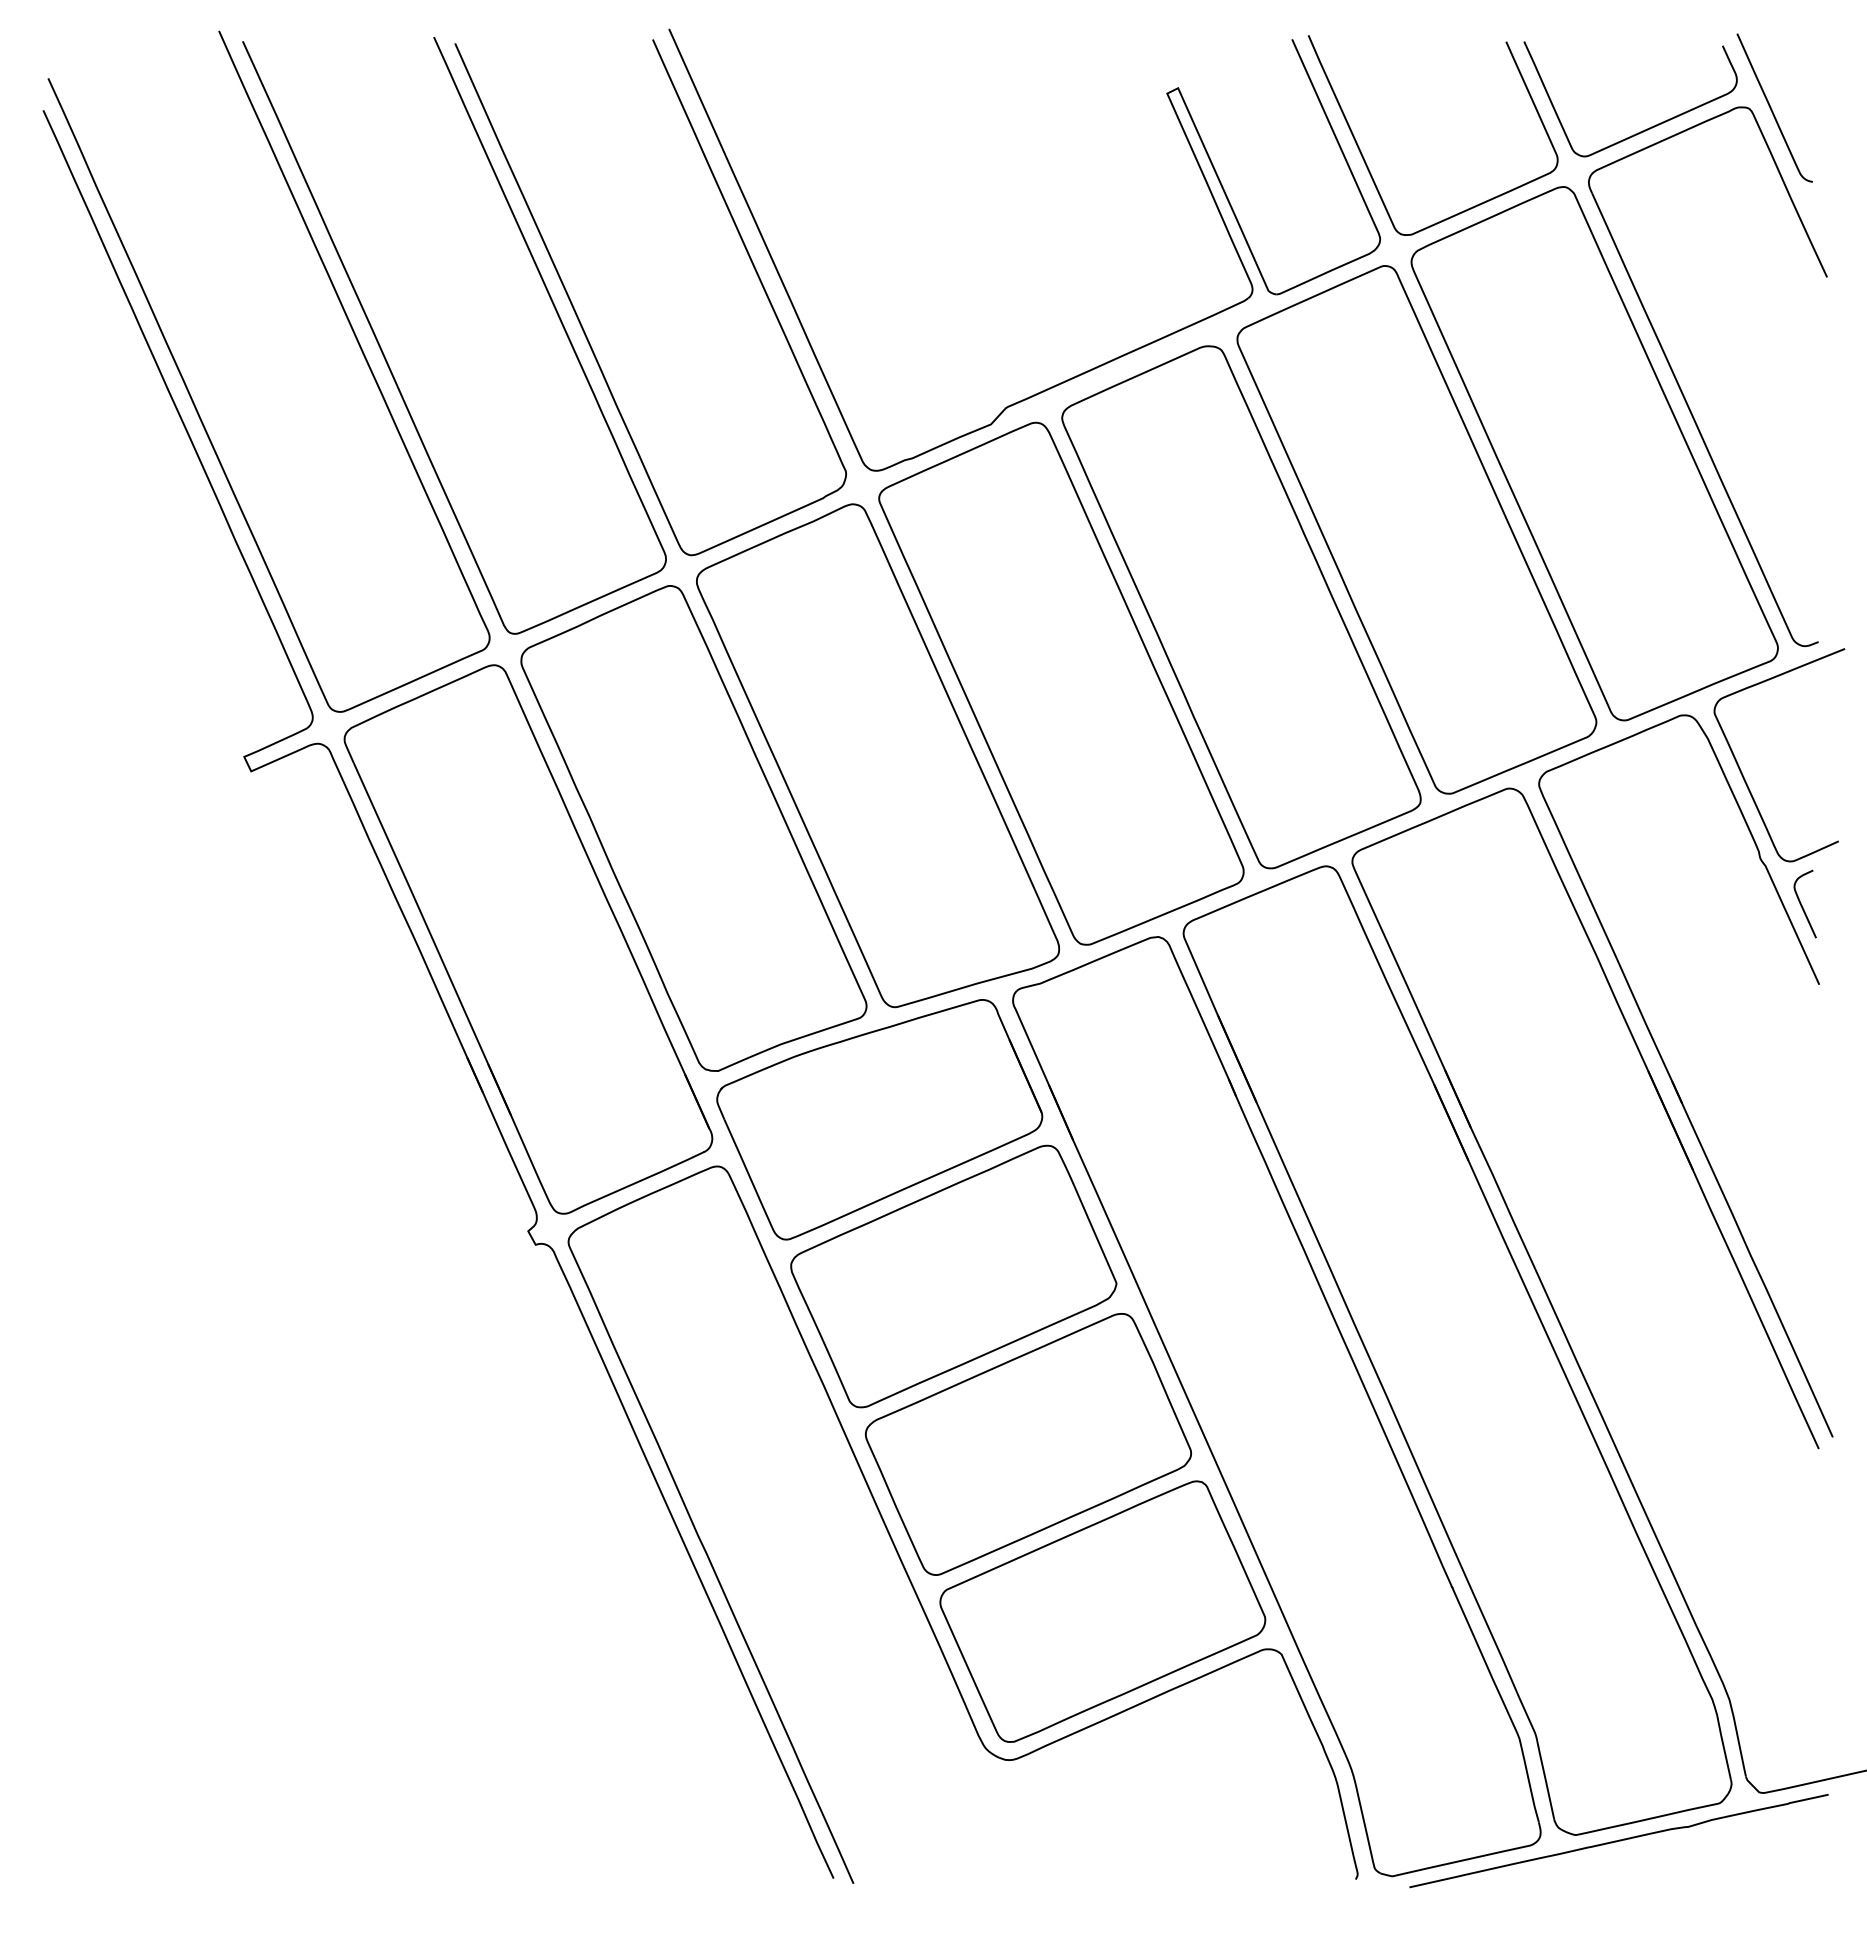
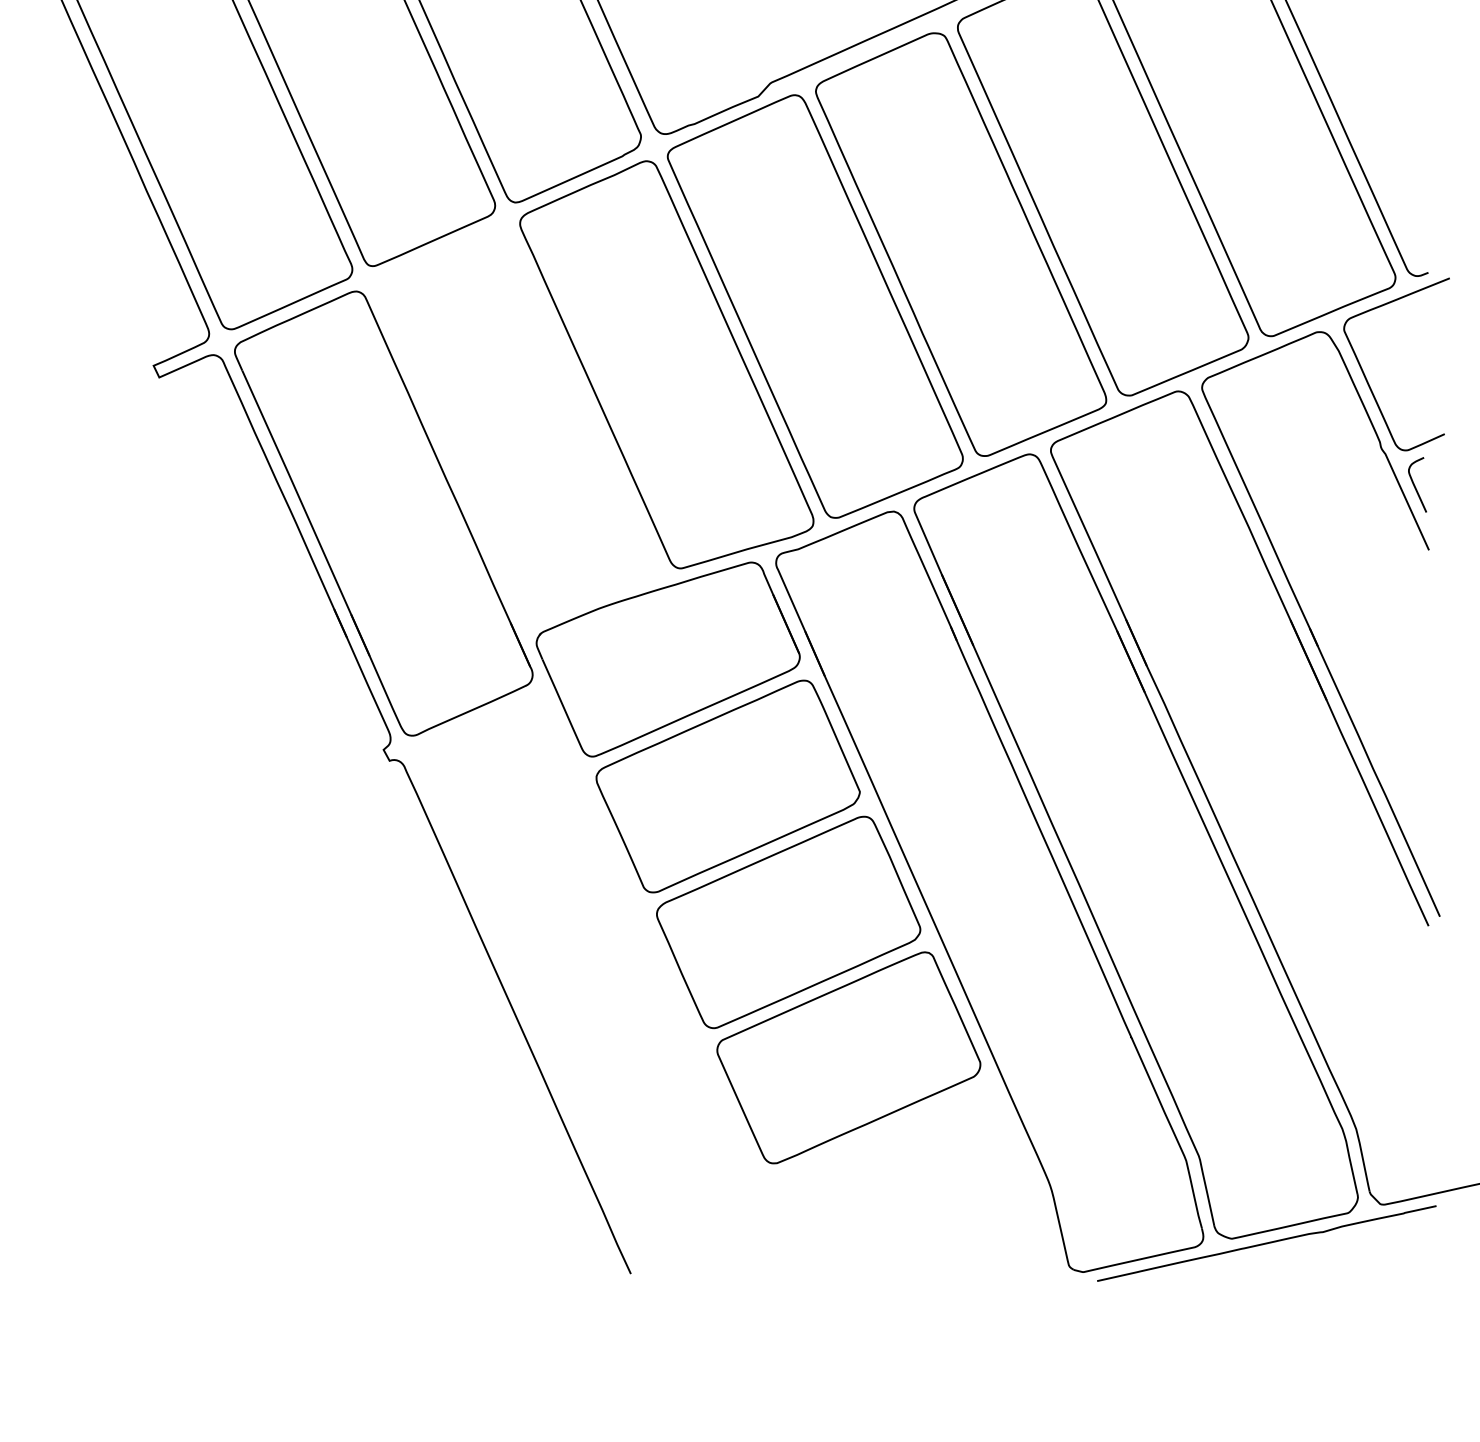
part: (693, 828) -> (517, 423), removed
curve: (897, 1549) -> (682, 1007), removed

